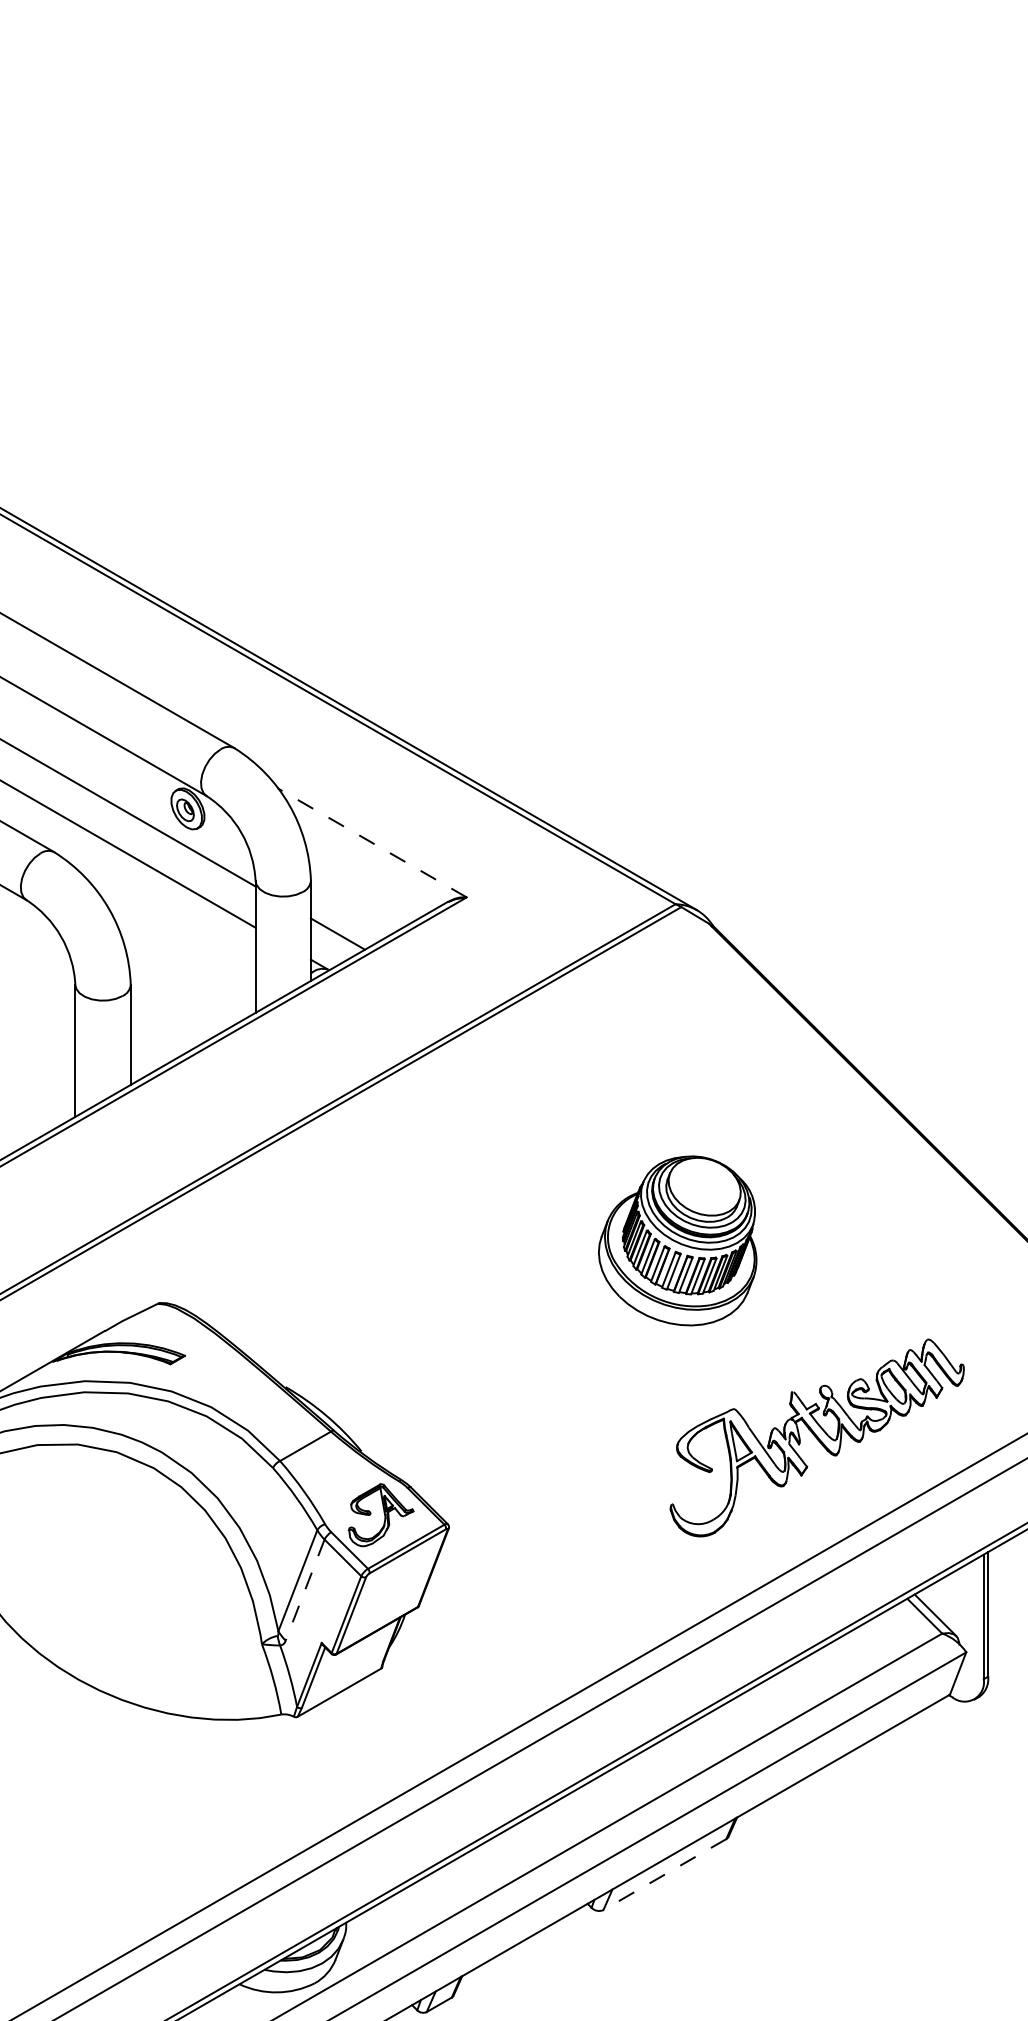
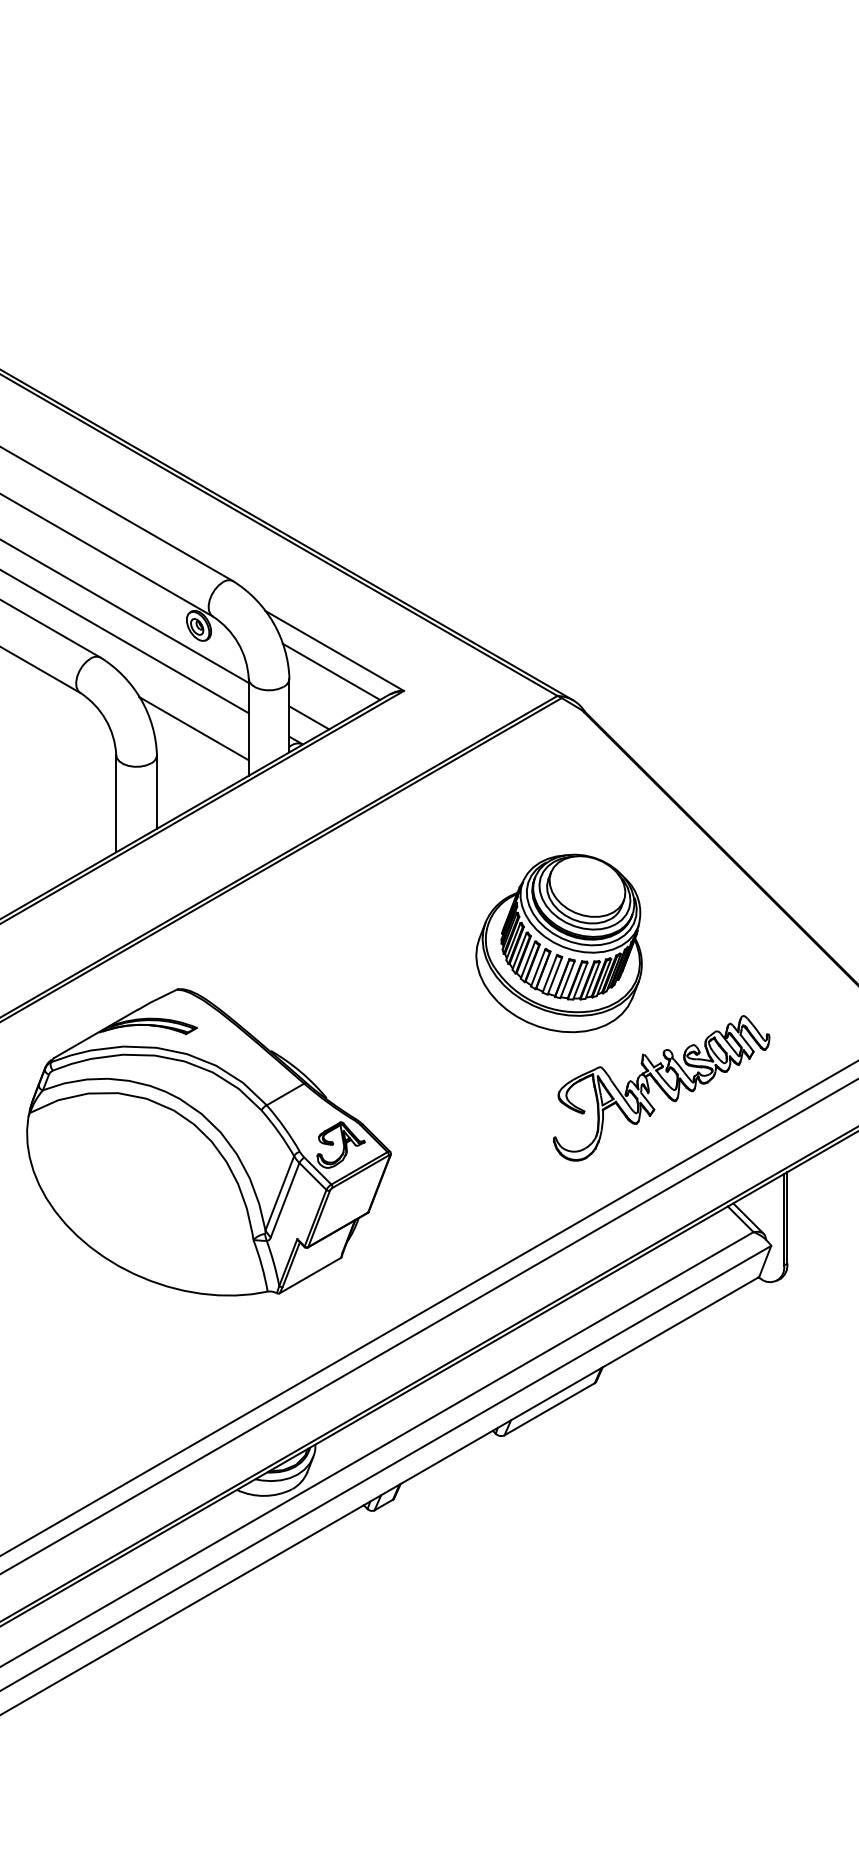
line: (372, 842) -> (334, 650), dashed -> solid
line: (368, 870) -> (331, 671), added
line: (180, 948) -> (193, 728), added
part: (676, 1240) -> (558, 943), size x1.43
line: (305, 1590) -> (285, 1200), dashed -> solid
line: (664, 1874) -> (549, 1409), dashed -> solid

